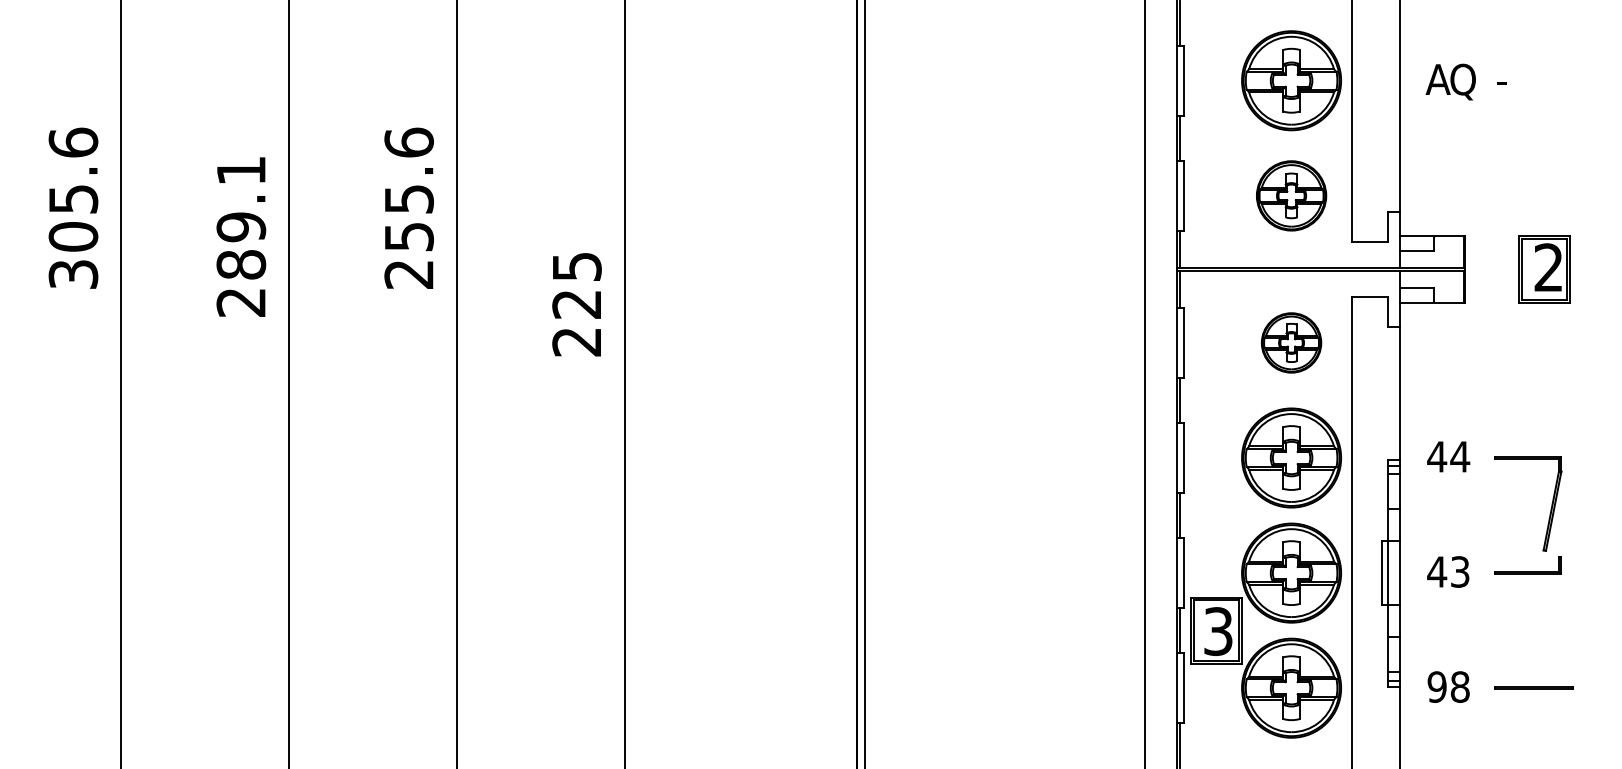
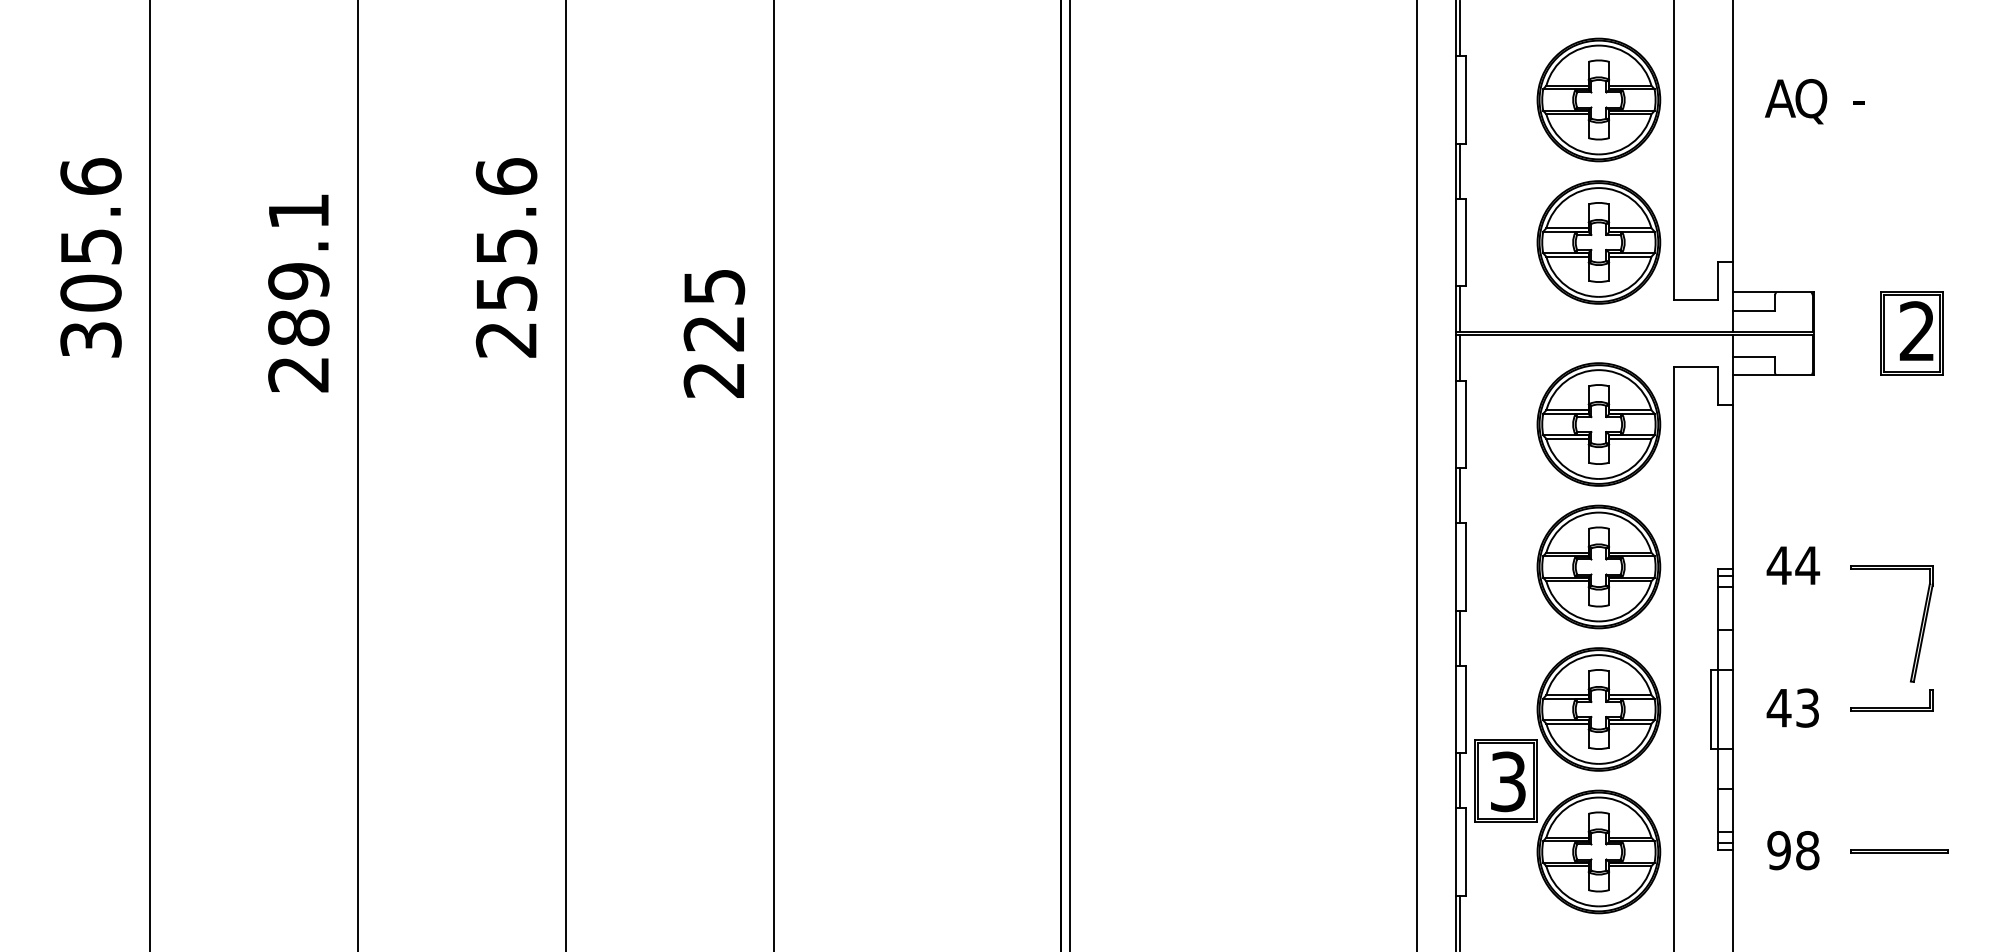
part: (1291, 195) -> (1598, 242), size x1.43
text: (576, 304) -> (713, 333), moved
part: (1291, 342) -> (1598, 424), size x1.67

